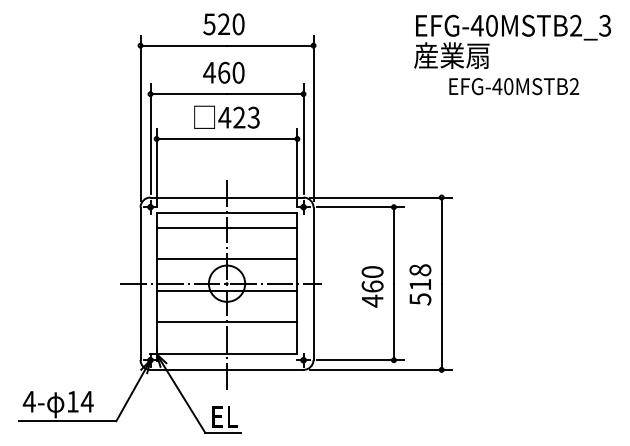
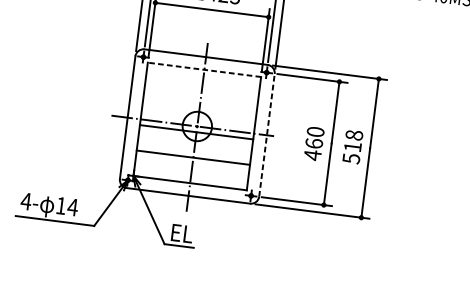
line: (226, 213) -> (204, 69), solid -> dashed
line: (226, 227) -> (202, 81), removed
line: (226, 259) -> (199, 106), removed
line: (313, 283) -> (266, 135), solid -> dashed

